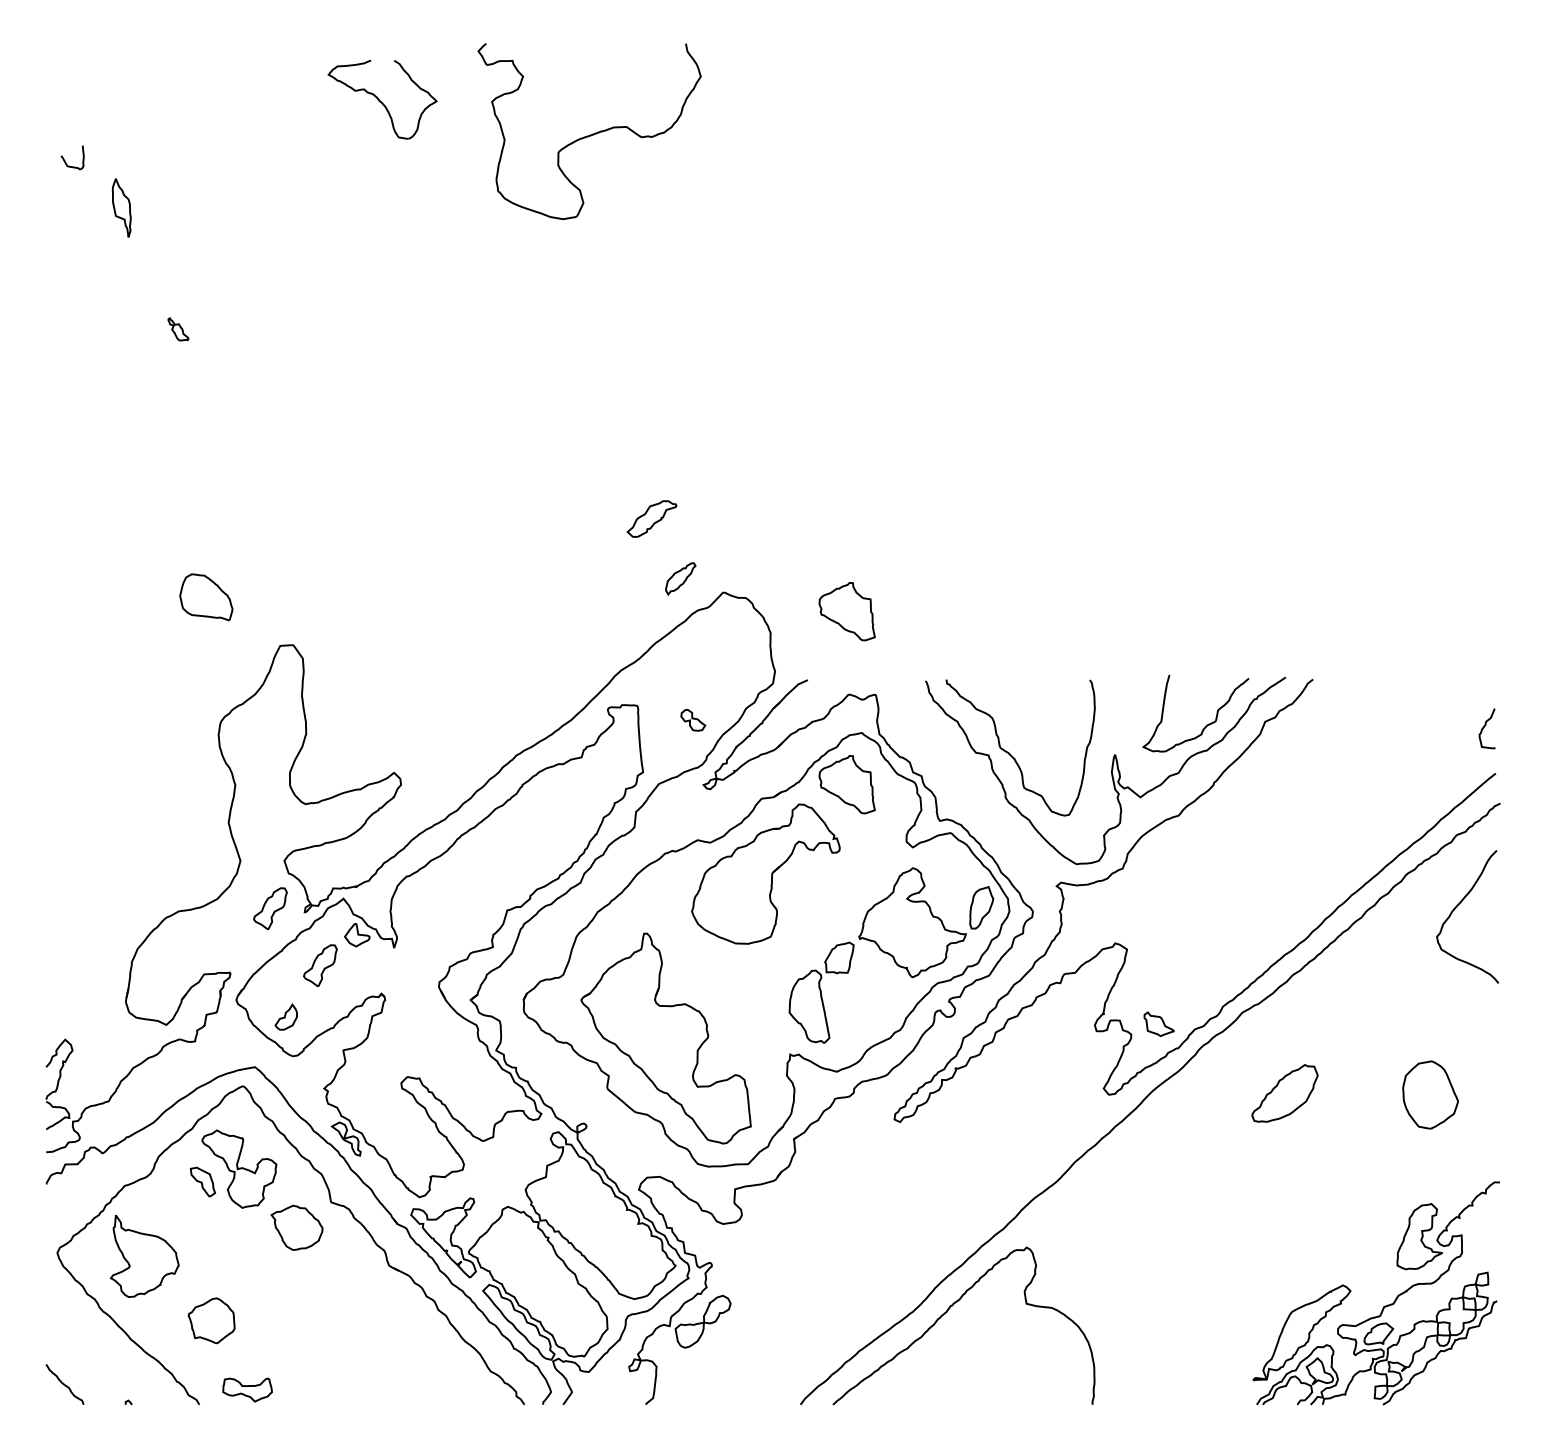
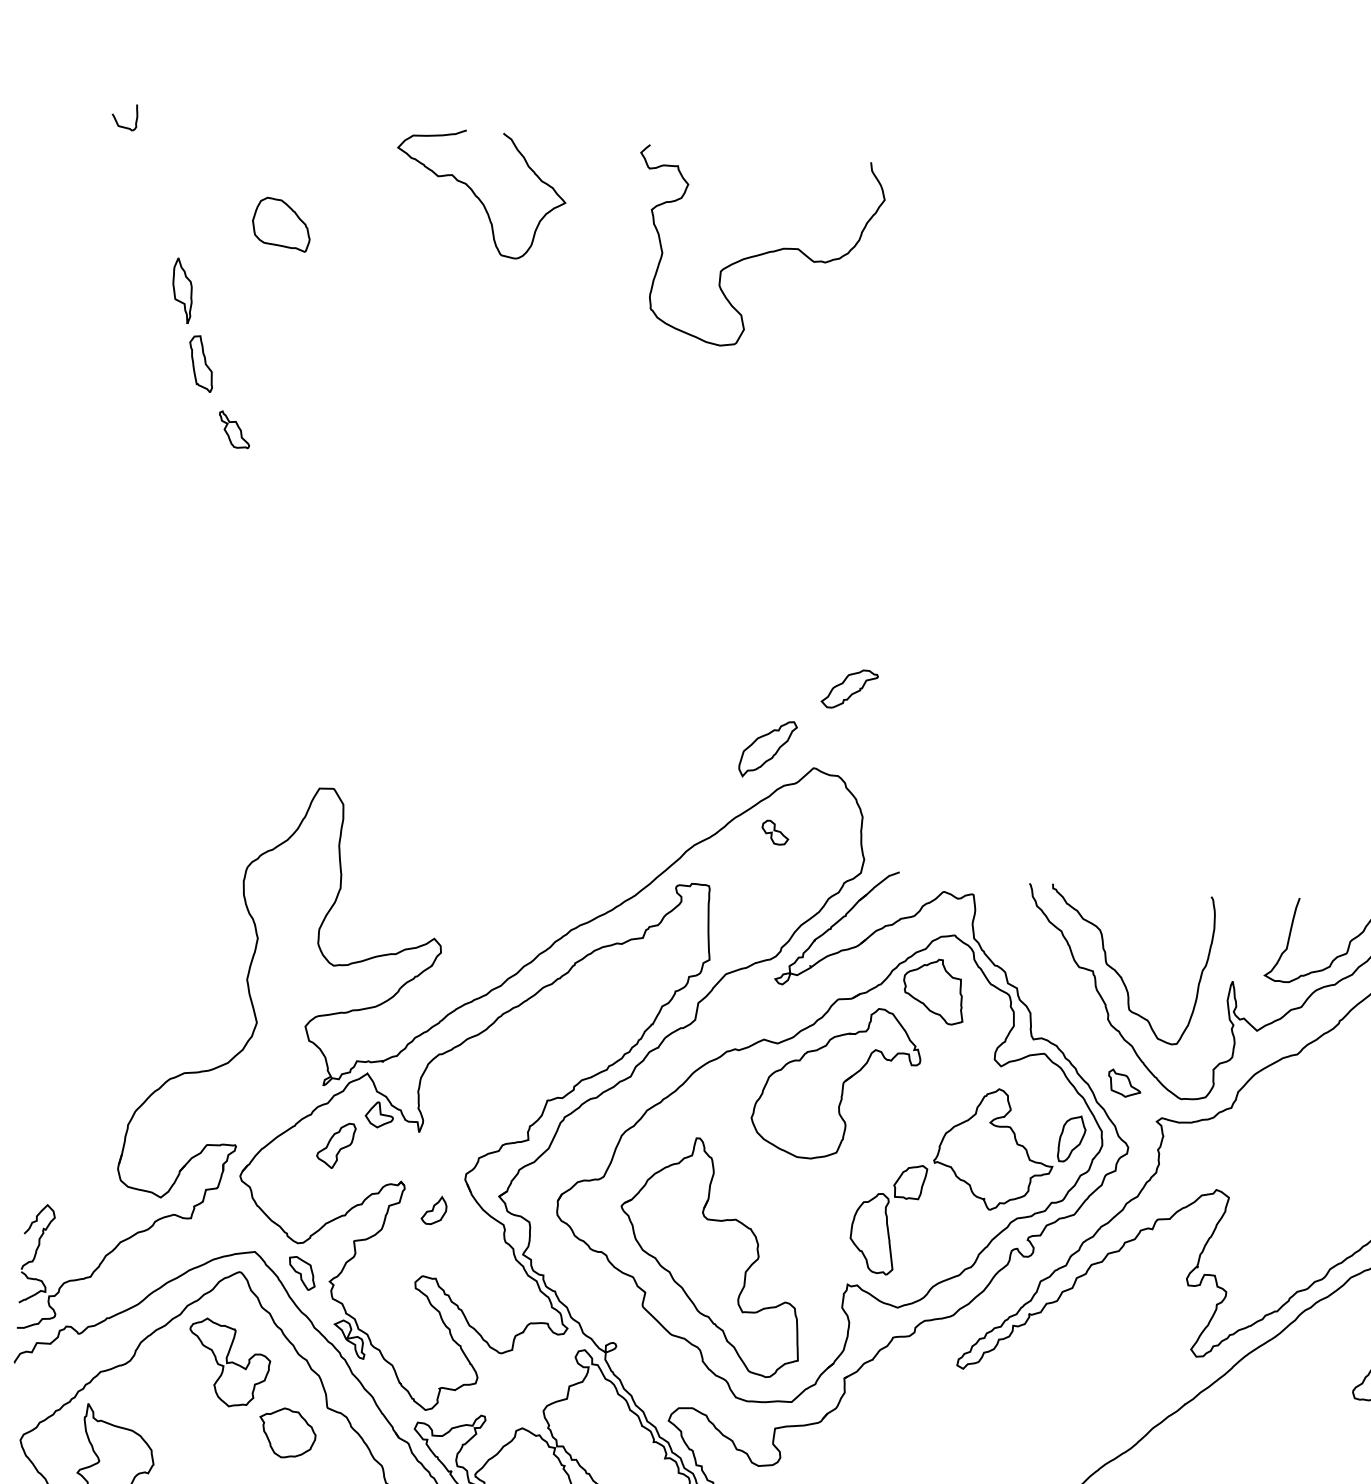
part: (382, 99) -> (480, 193), size x1.43
curve: (589, 134) -> (756, 254), moved
part: (65, 160) -> (116, 119), moved
part: (143, 271) -> (200, 362), added
part: (178, 329) -> (234, 430), size x1.43
part: (651, 518) -> (849, 688), moved
part: (680, 578) -> (767, 748), size x1.67
part: (206, 597) -> (281, 224), moved
part: (846, 611) -> (948, 799), removed
part: (693, 720) -> (775, 832), moved
part: (270, 908) -> (285, 1077), removed
part: (285, 1016) -> (433, 1209), moved
part: (1158, 1023) -> (1124, 1082), moved
part: (202, 1181) -> (301, 1272), moved

